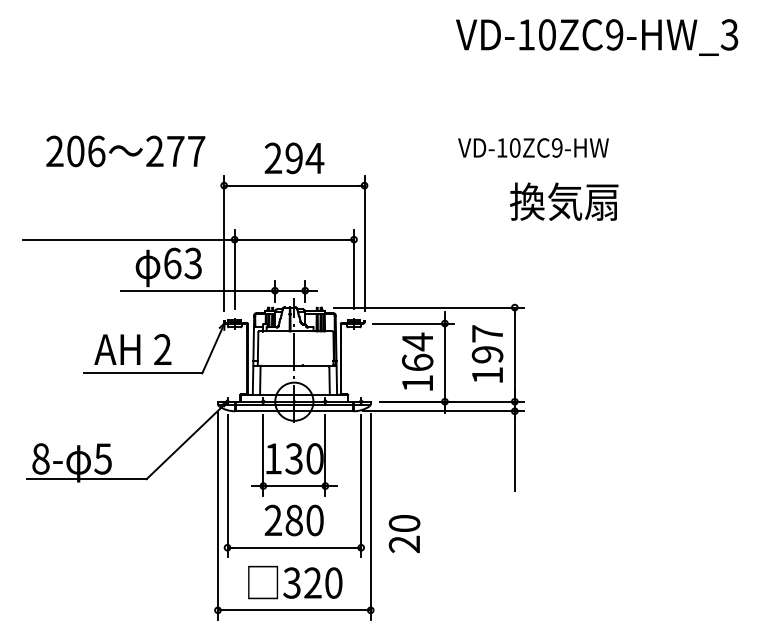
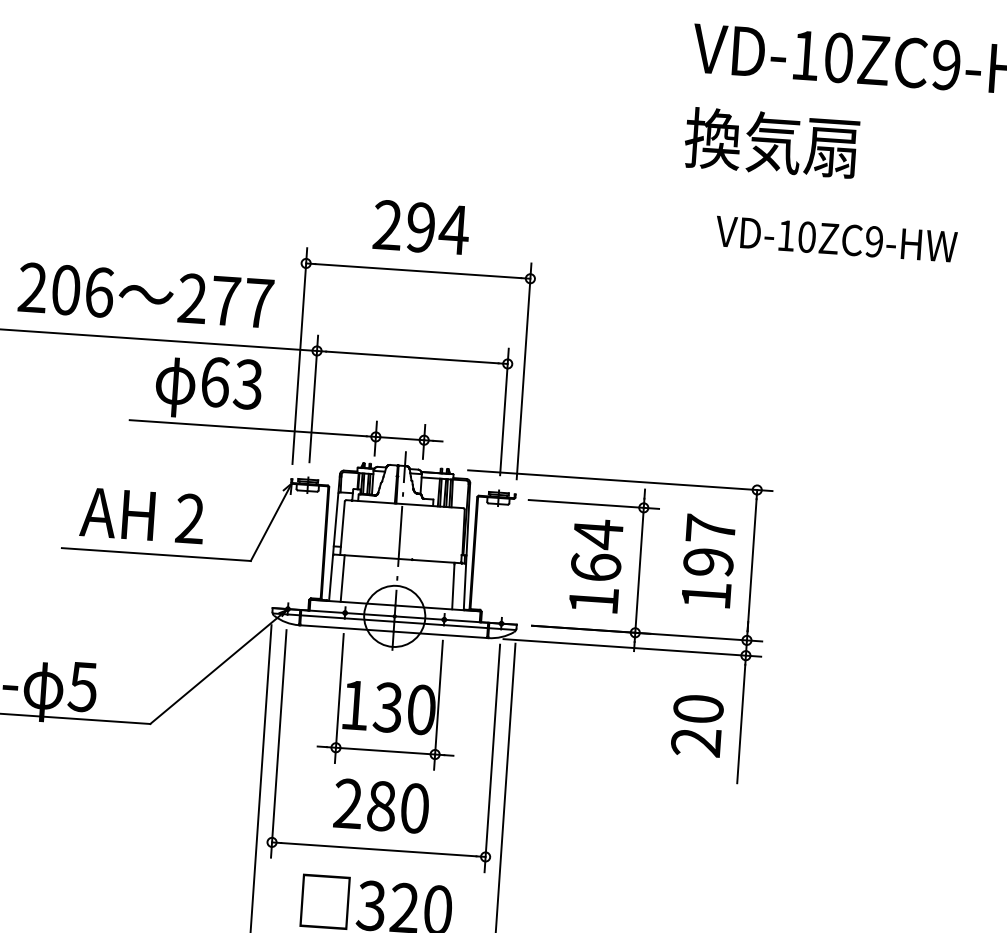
text: (533, 147) -> (836, 238), moved
text: (125, 151) -> (145, 295), moved
text: (564, 201) -> (772, 142), moved
text: (404, 533) -> (697, 724), moved

